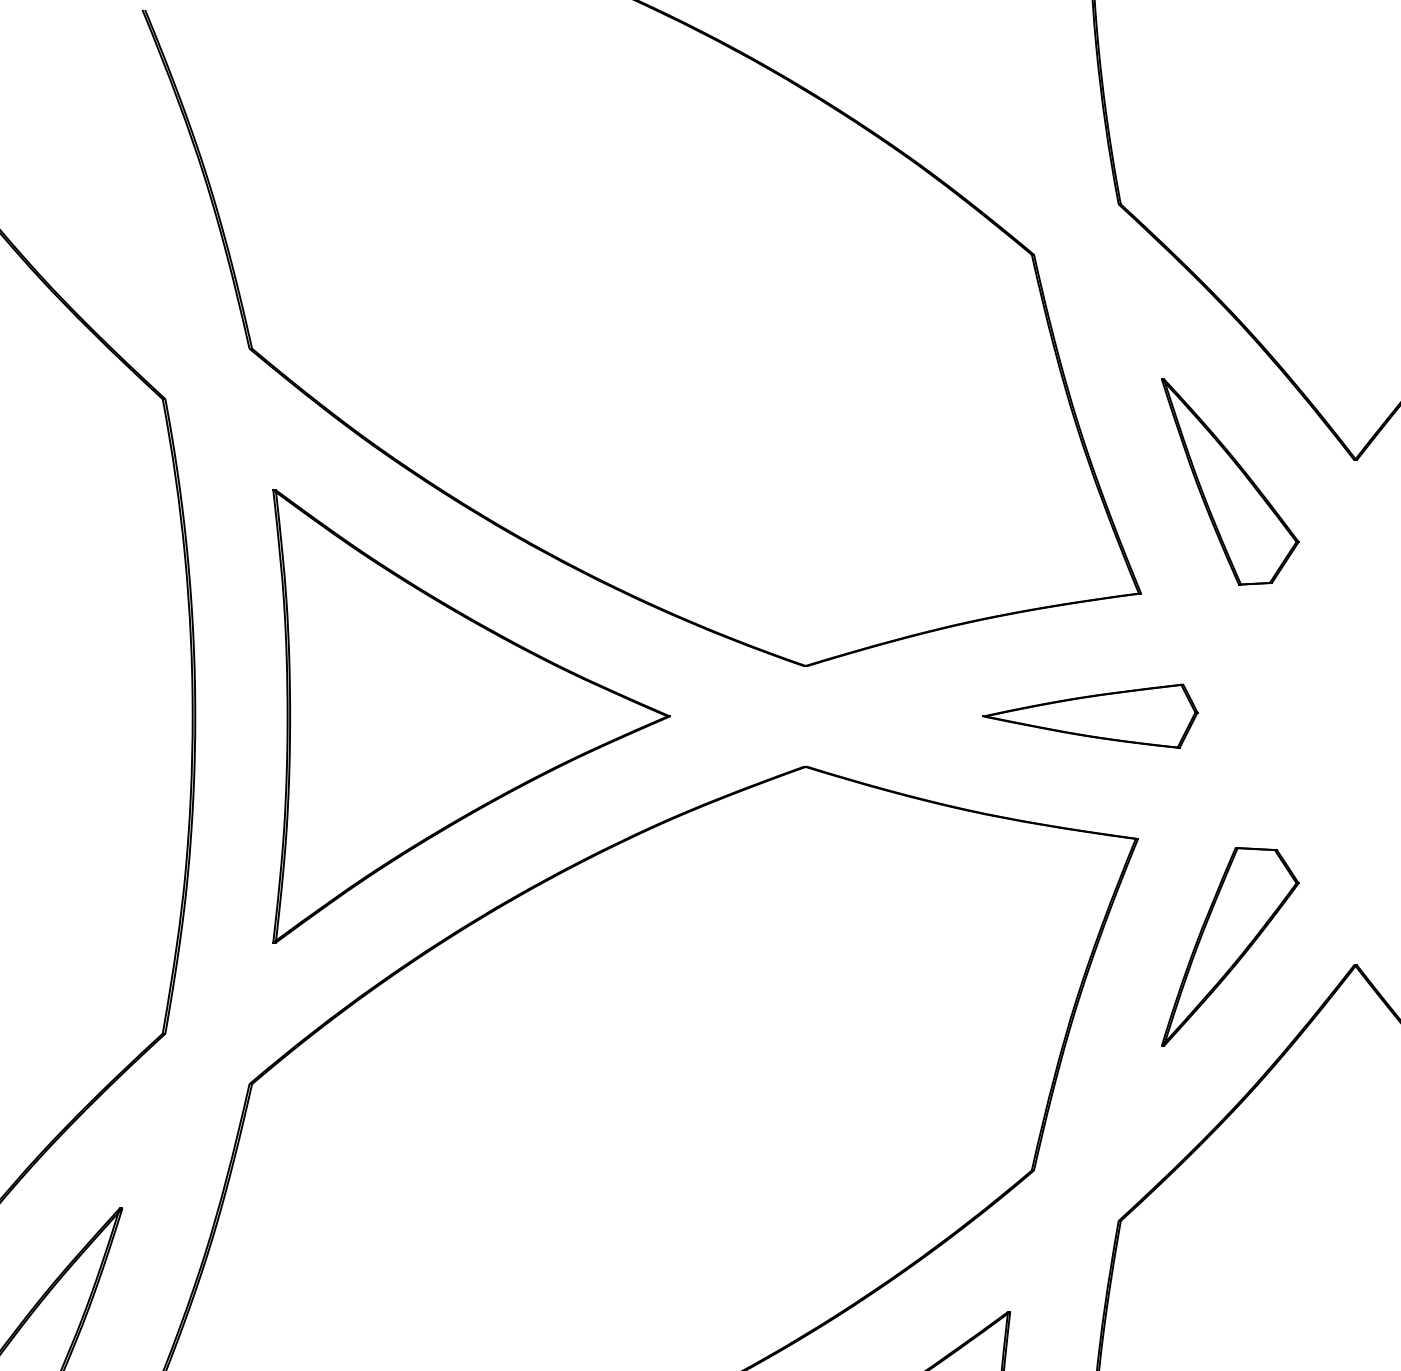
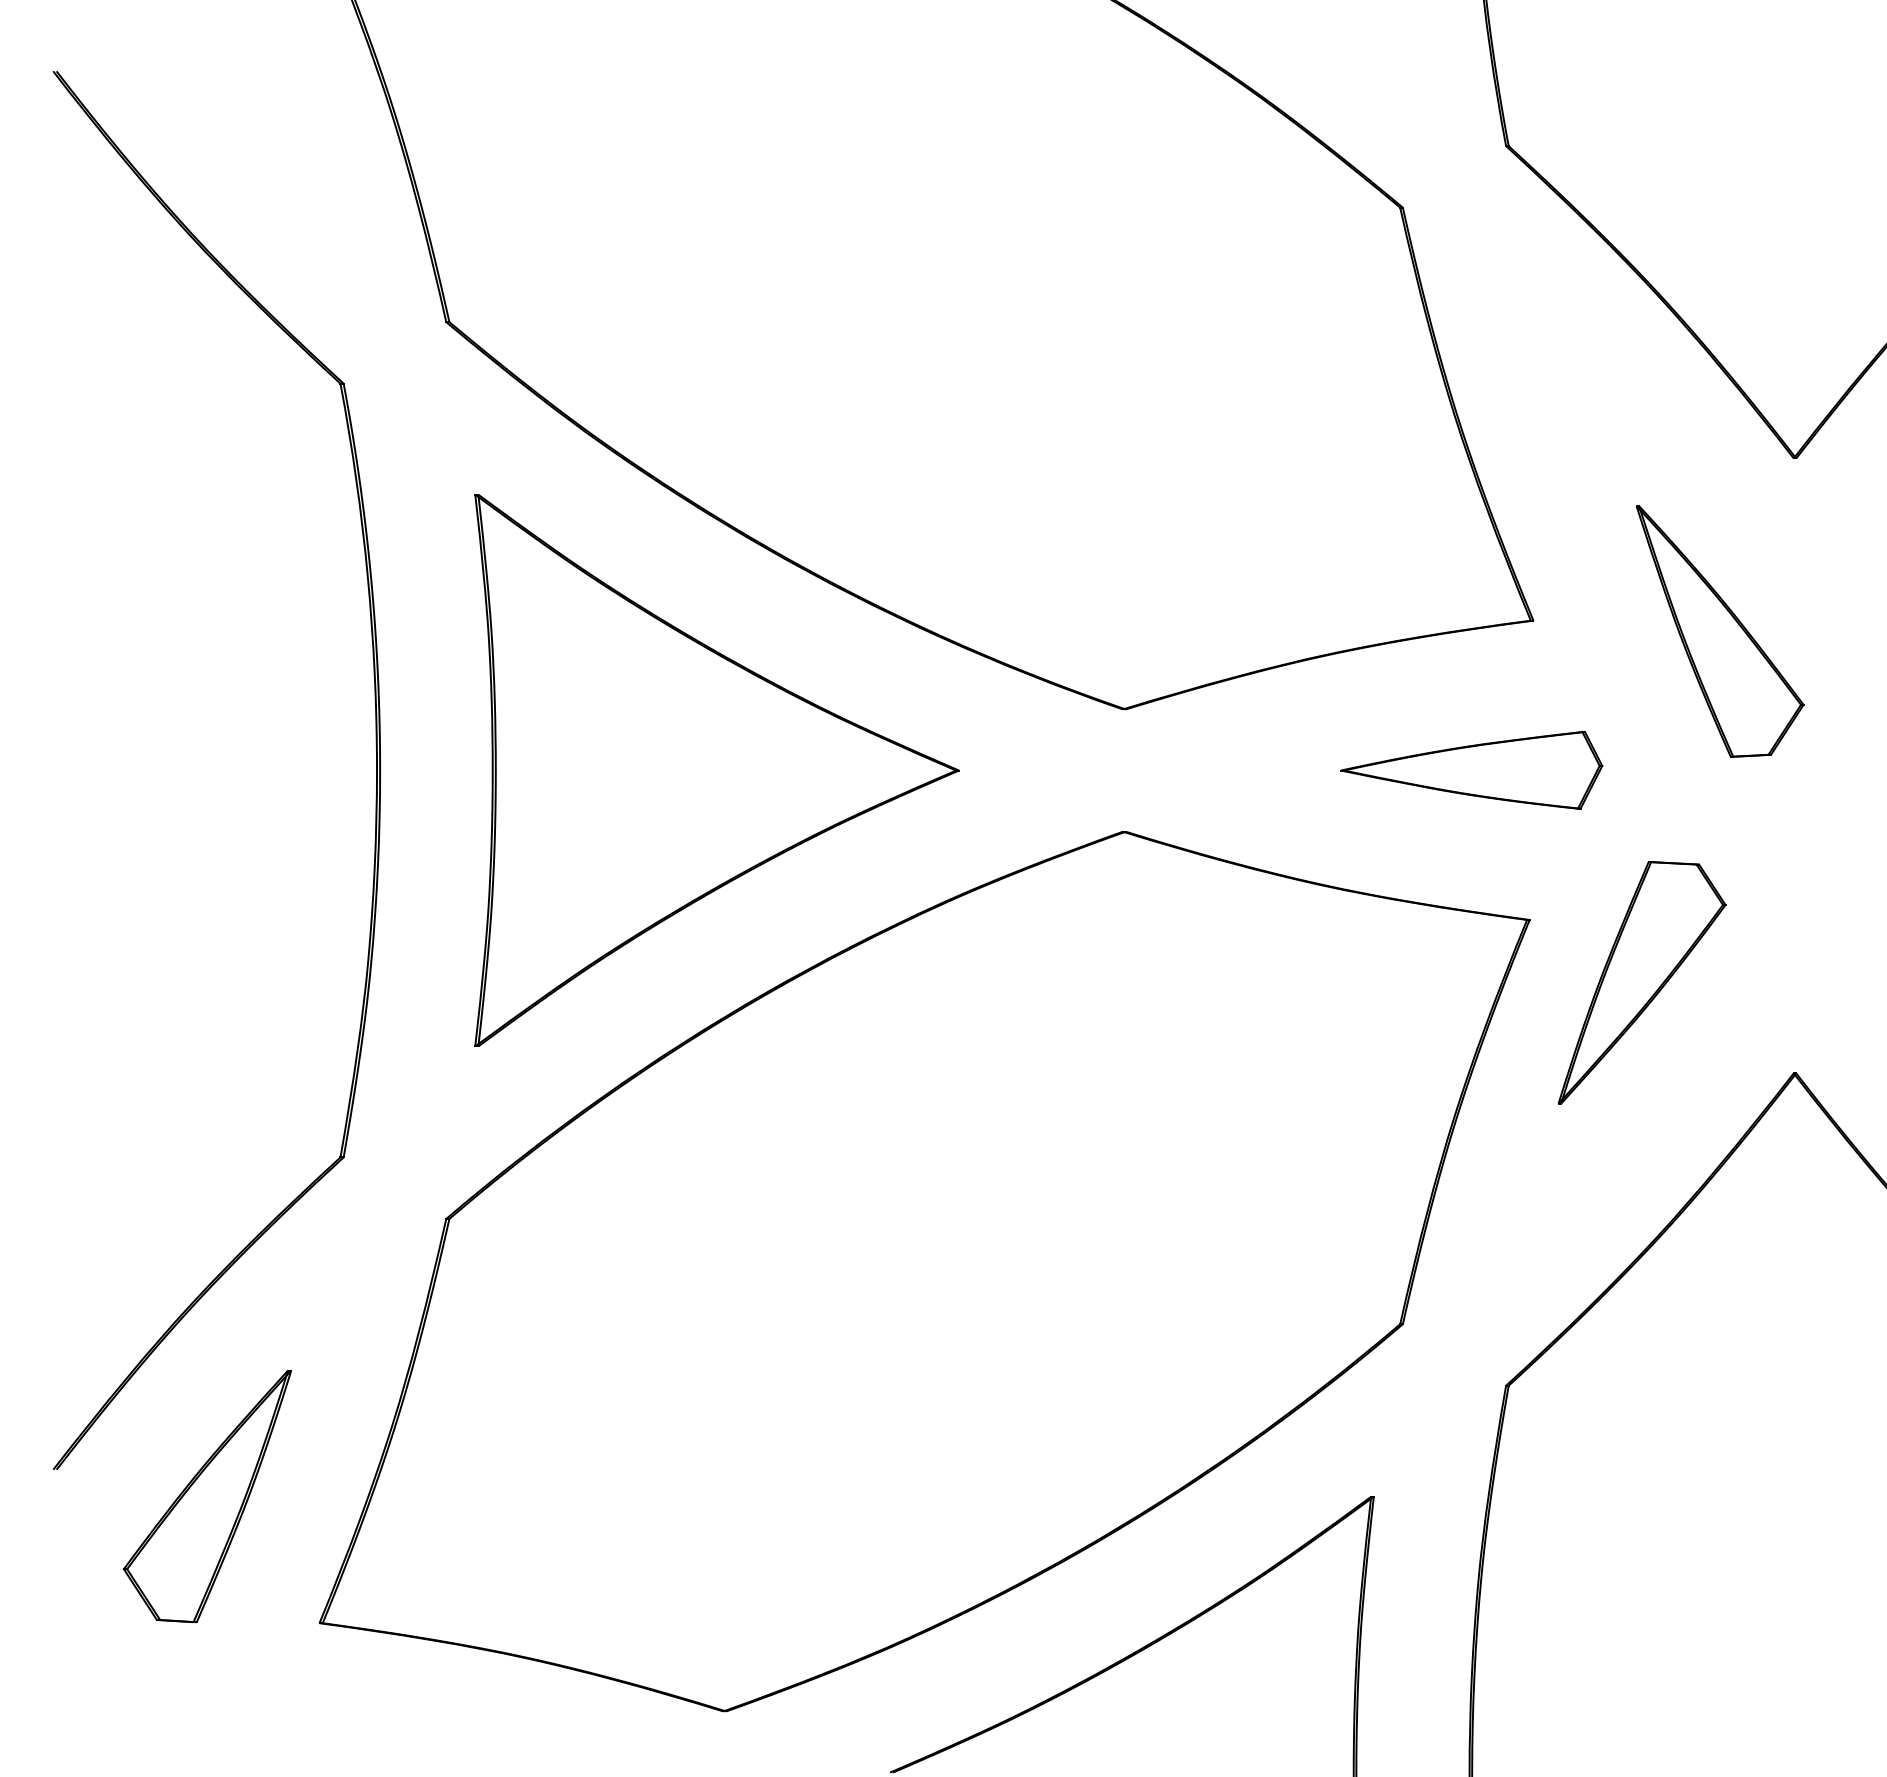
part: (1229, 481) -> (1719, 631), moved
part: (1230, 946) -> (1642, 982), moved

